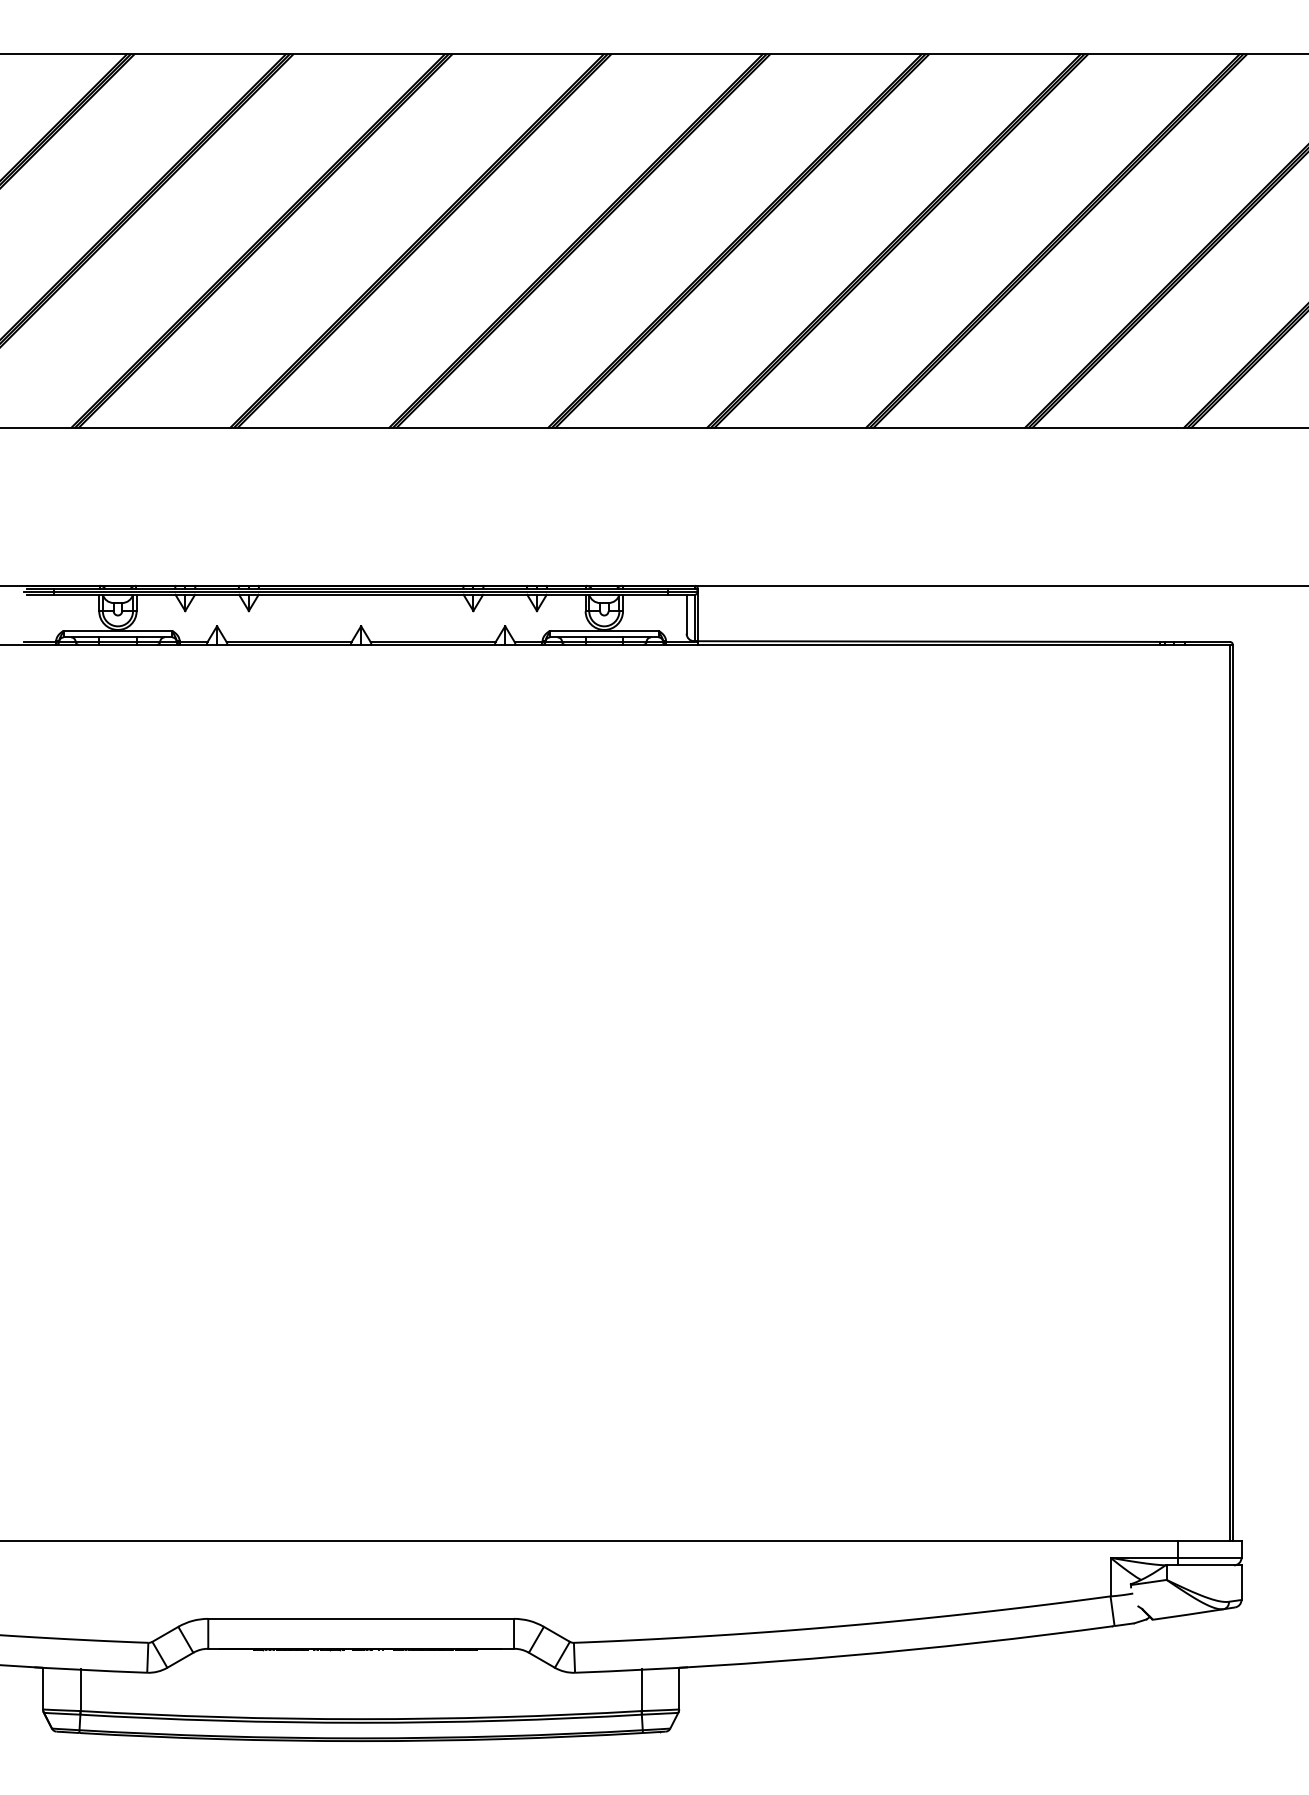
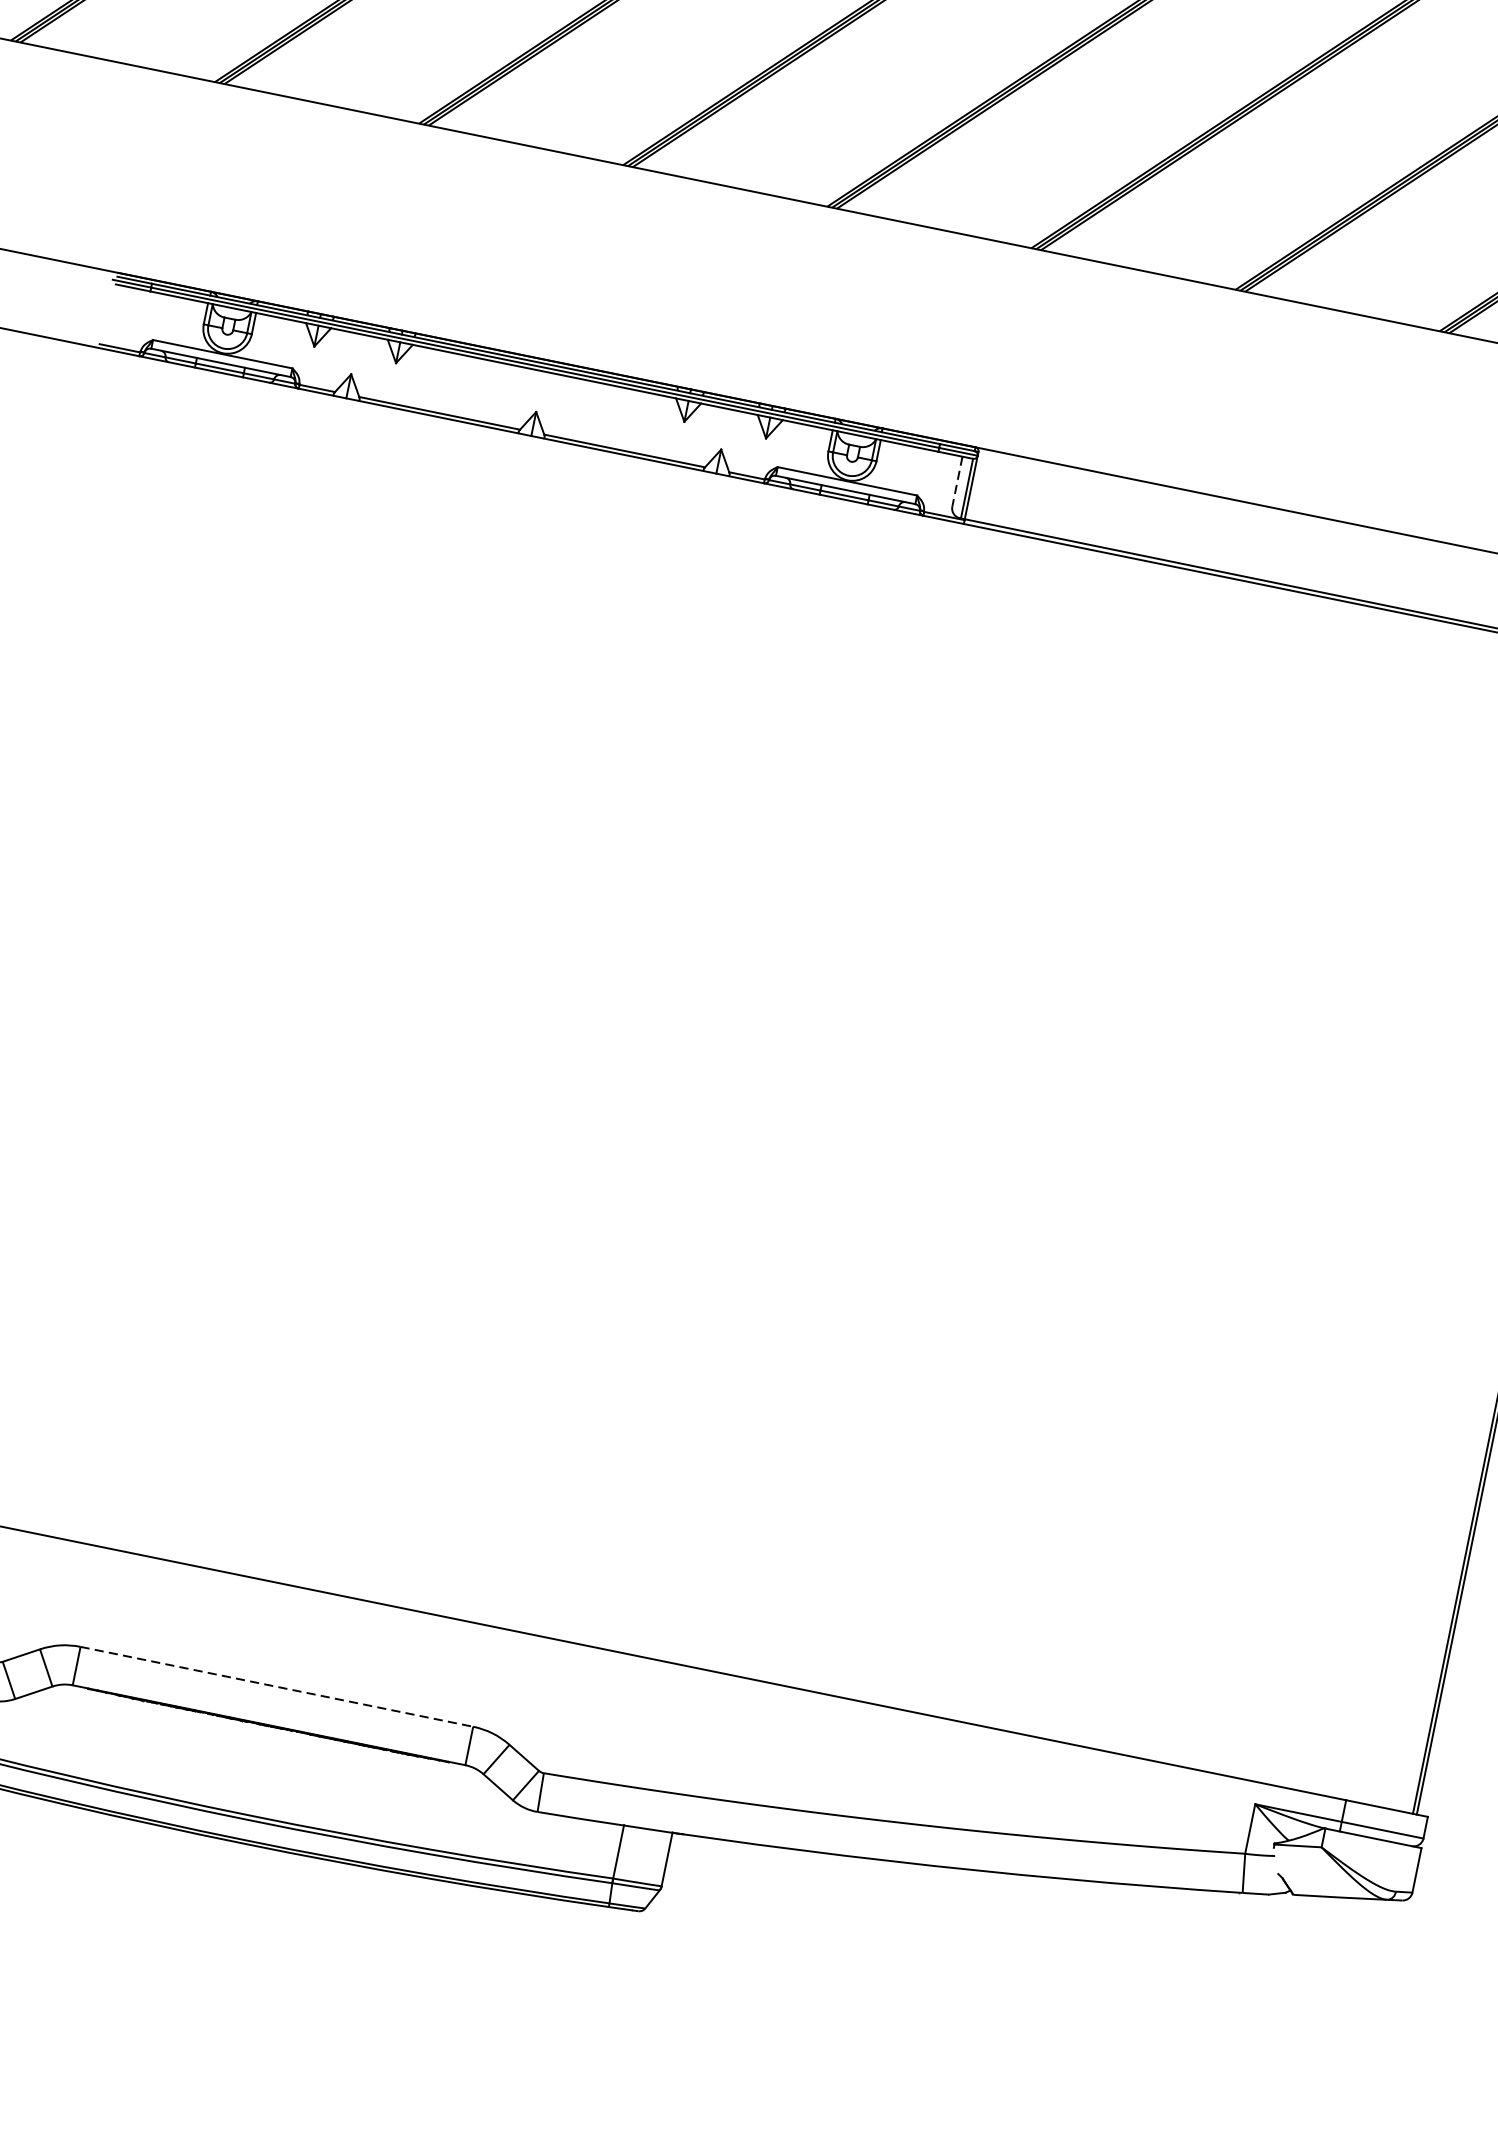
line: (686, 614) -> (957, 481), solid -> dashed
line: (361, 1618) -> (277, 1686), solid -> dashed

